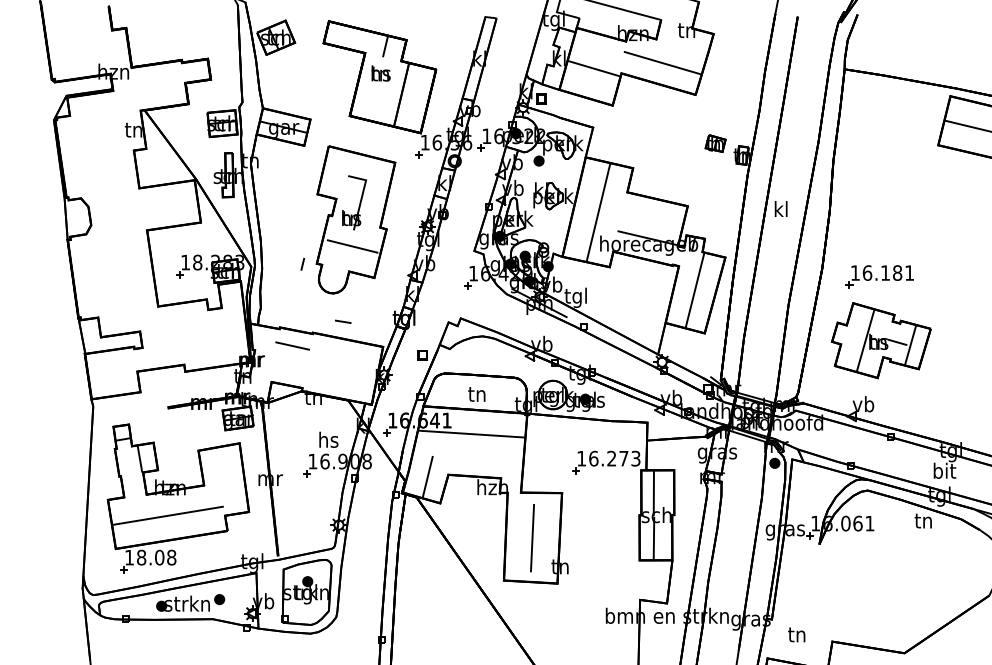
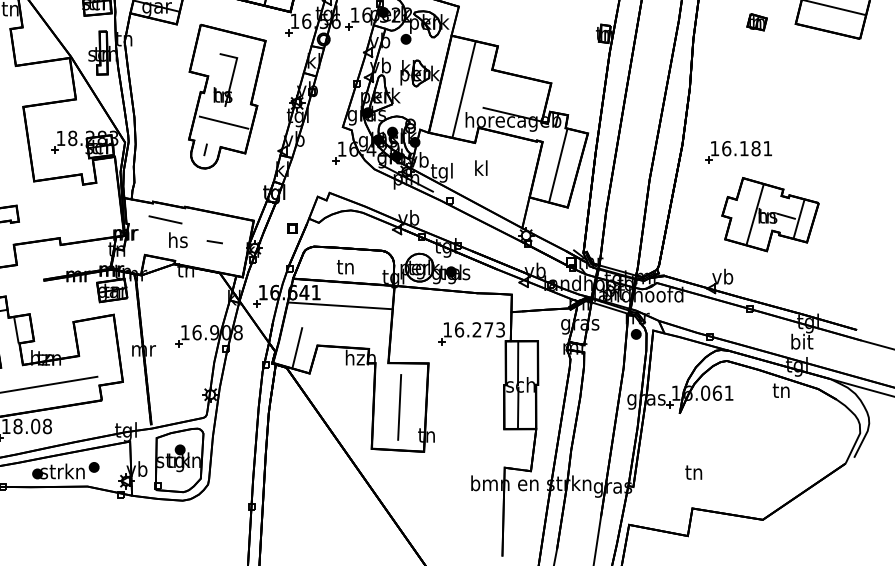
part: (715, 143) -> (756, 22), moved
text: (780, 208) -> (480, 167), moved
line: (302, 263) -> (205, 149), moved
line: (343, 321) -> (215, 241), moved
part: (881, 340) -> (770, 214), moved
text: (328, 439) -> (178, 239), moved
text: (796, 634) -> (693, 472), moved

